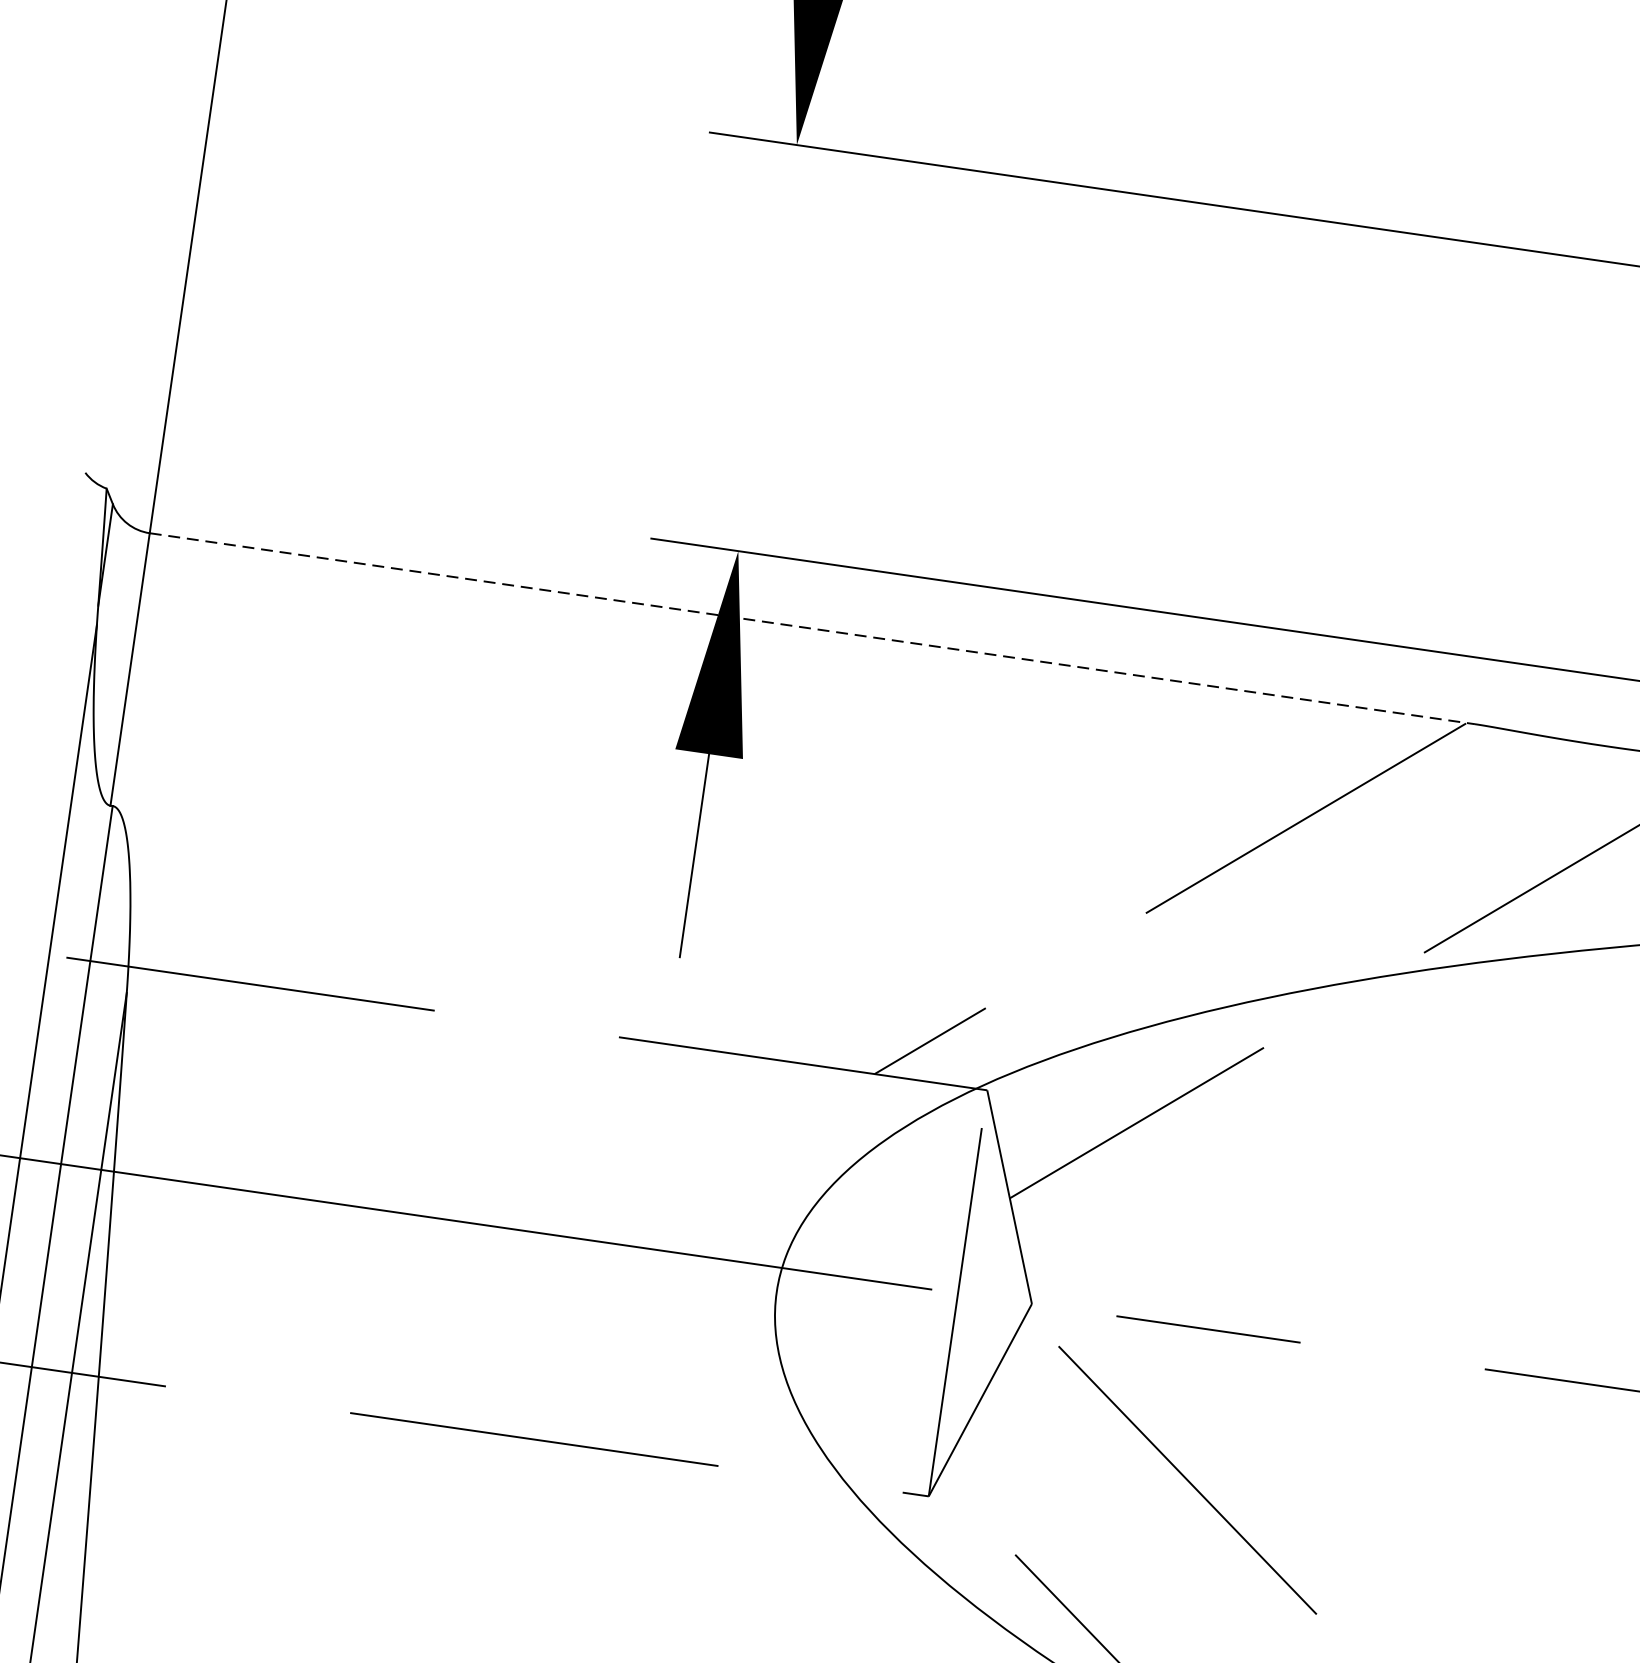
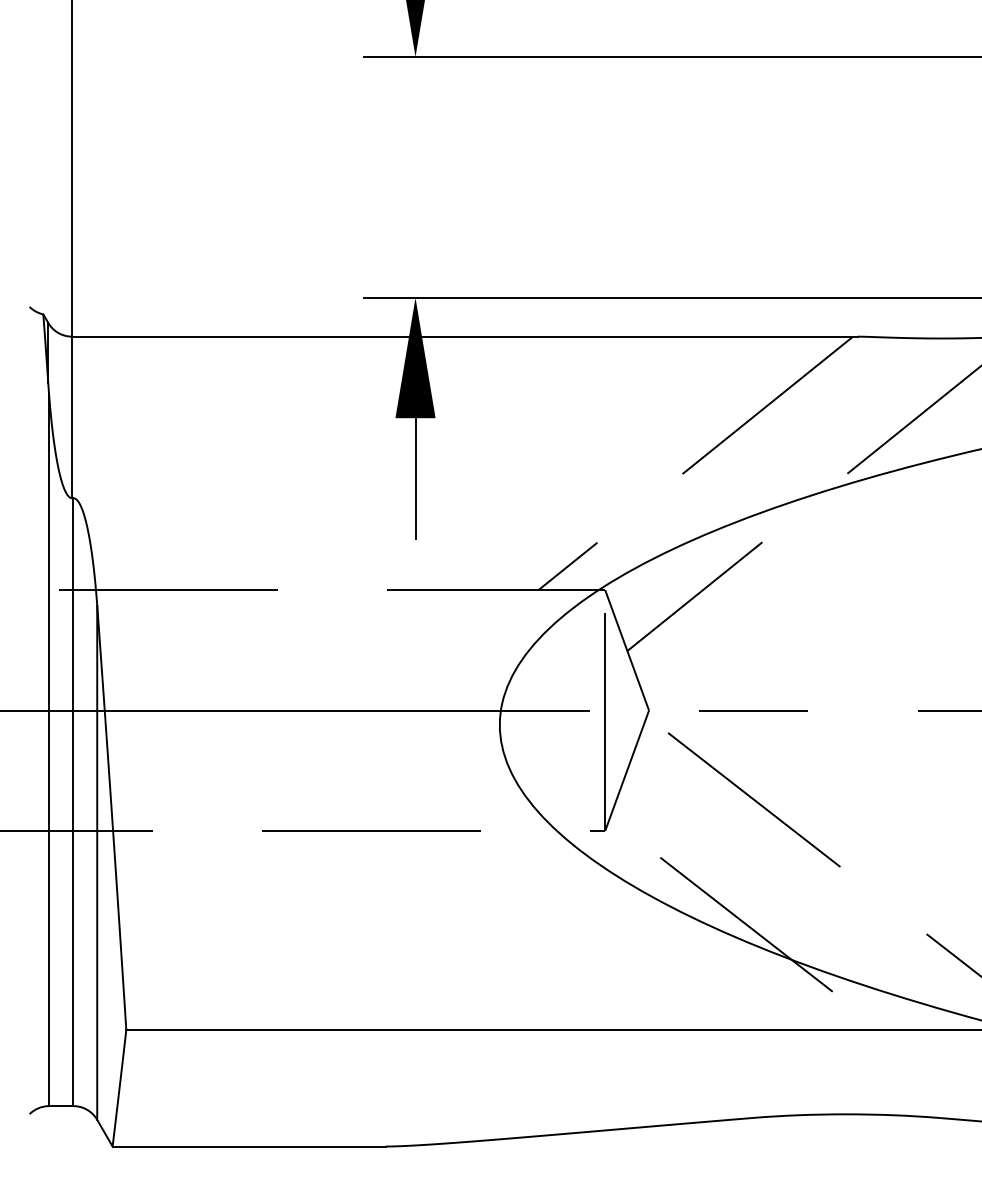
line: (811, 628) -> (464, 336), dashed -> solid

